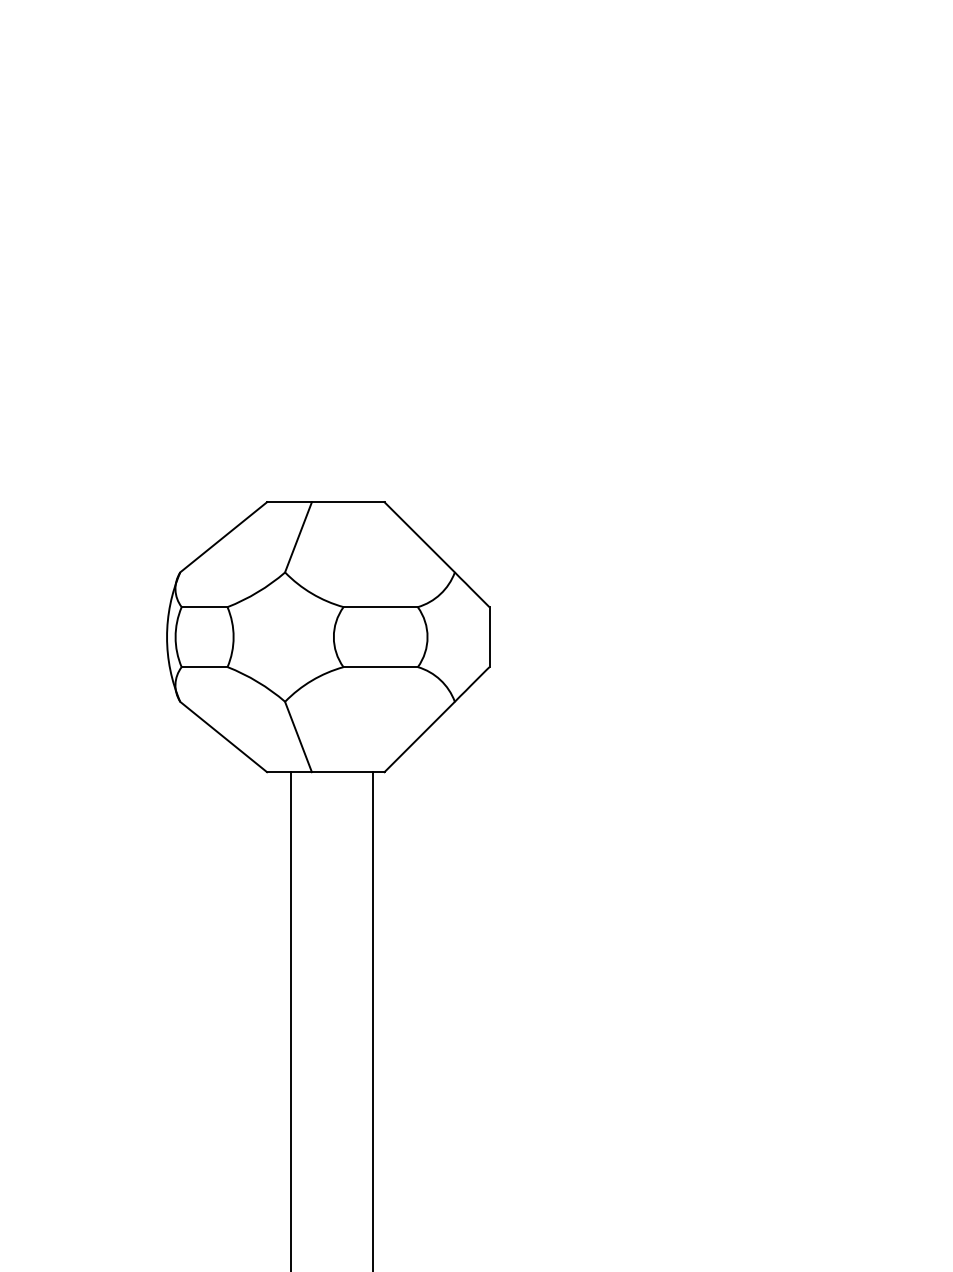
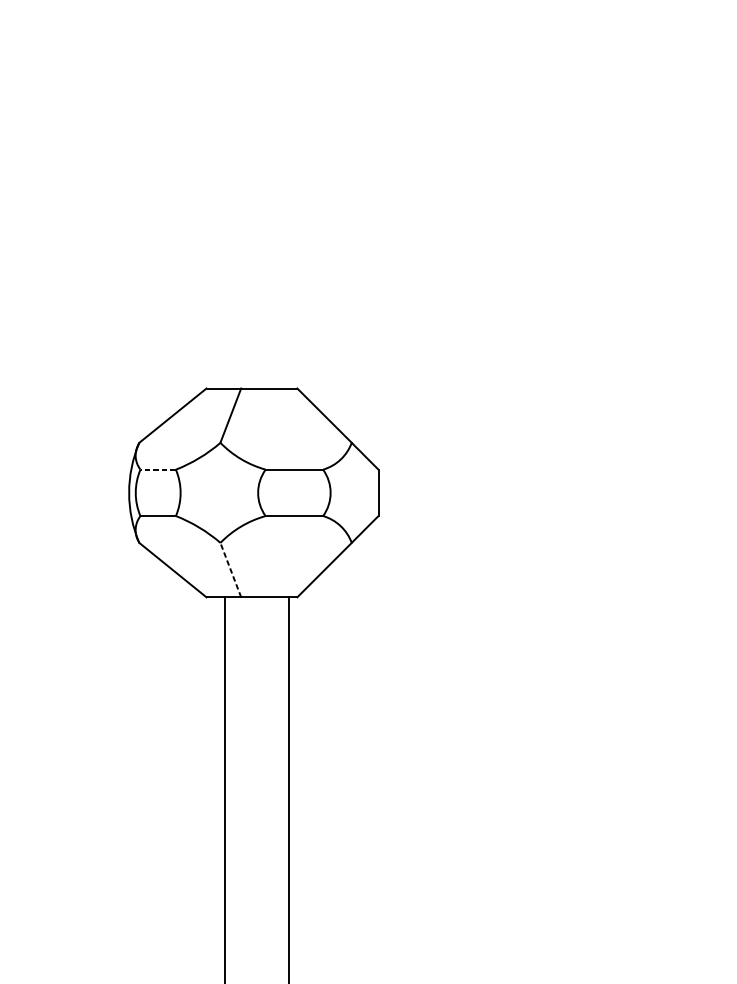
line: (204, 607) -> (158, 469), solid -> dashed
line: (298, 737) -> (230, 570), solid -> dashed

